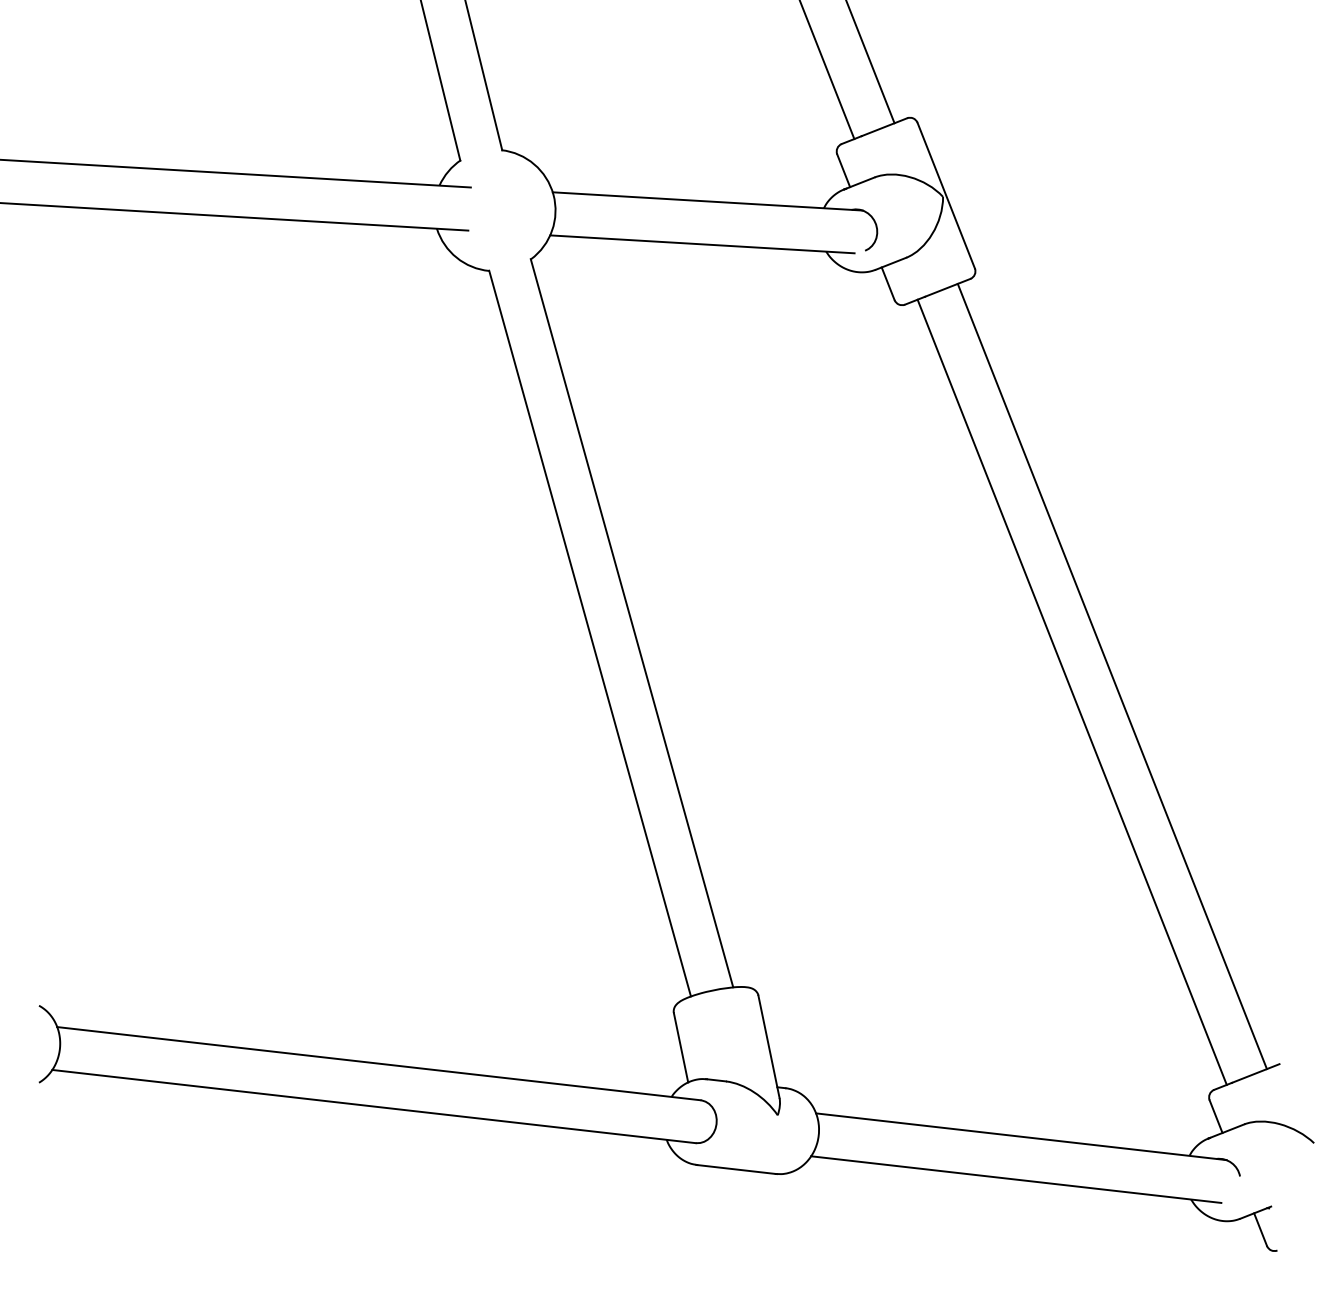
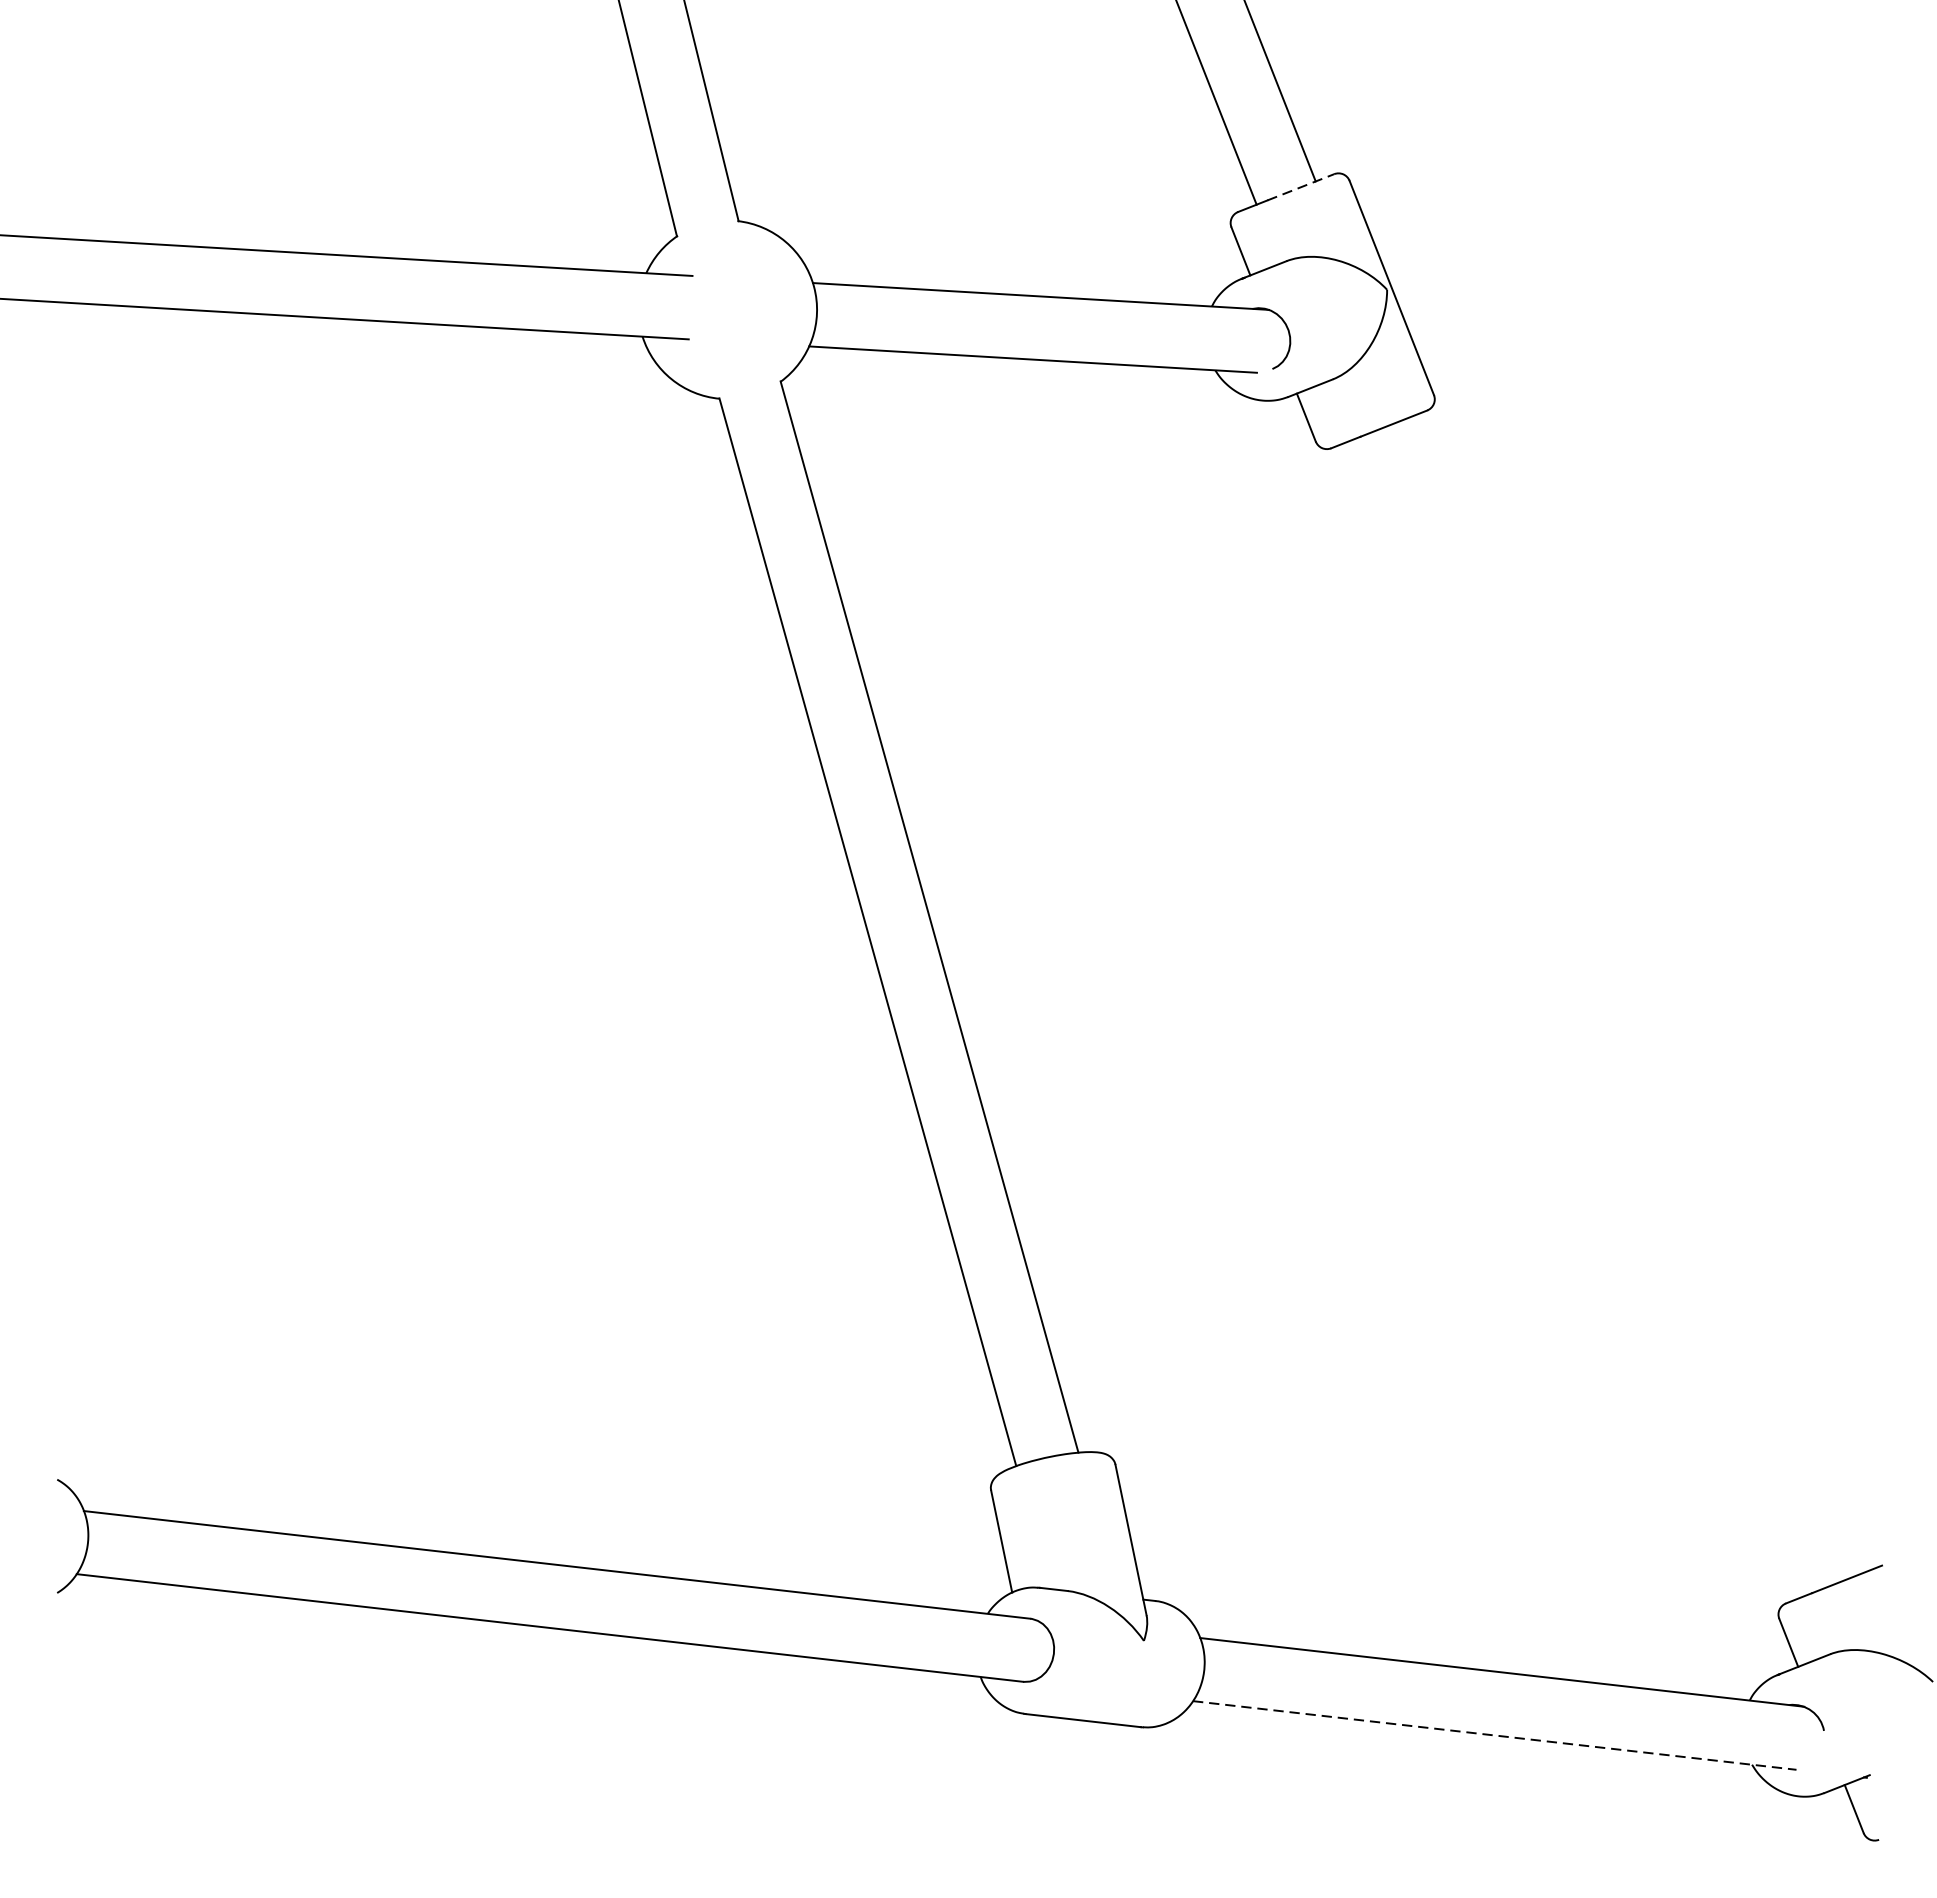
line: (884, 127) -> (1300, 187), solid -> dashed
line: (1111, 676) -> (1634, 995), removed
line: (1071, 691) -> (1576, 1017), removed
line: (1016, 1179) -> (1495, 1735), solid -> dashed

